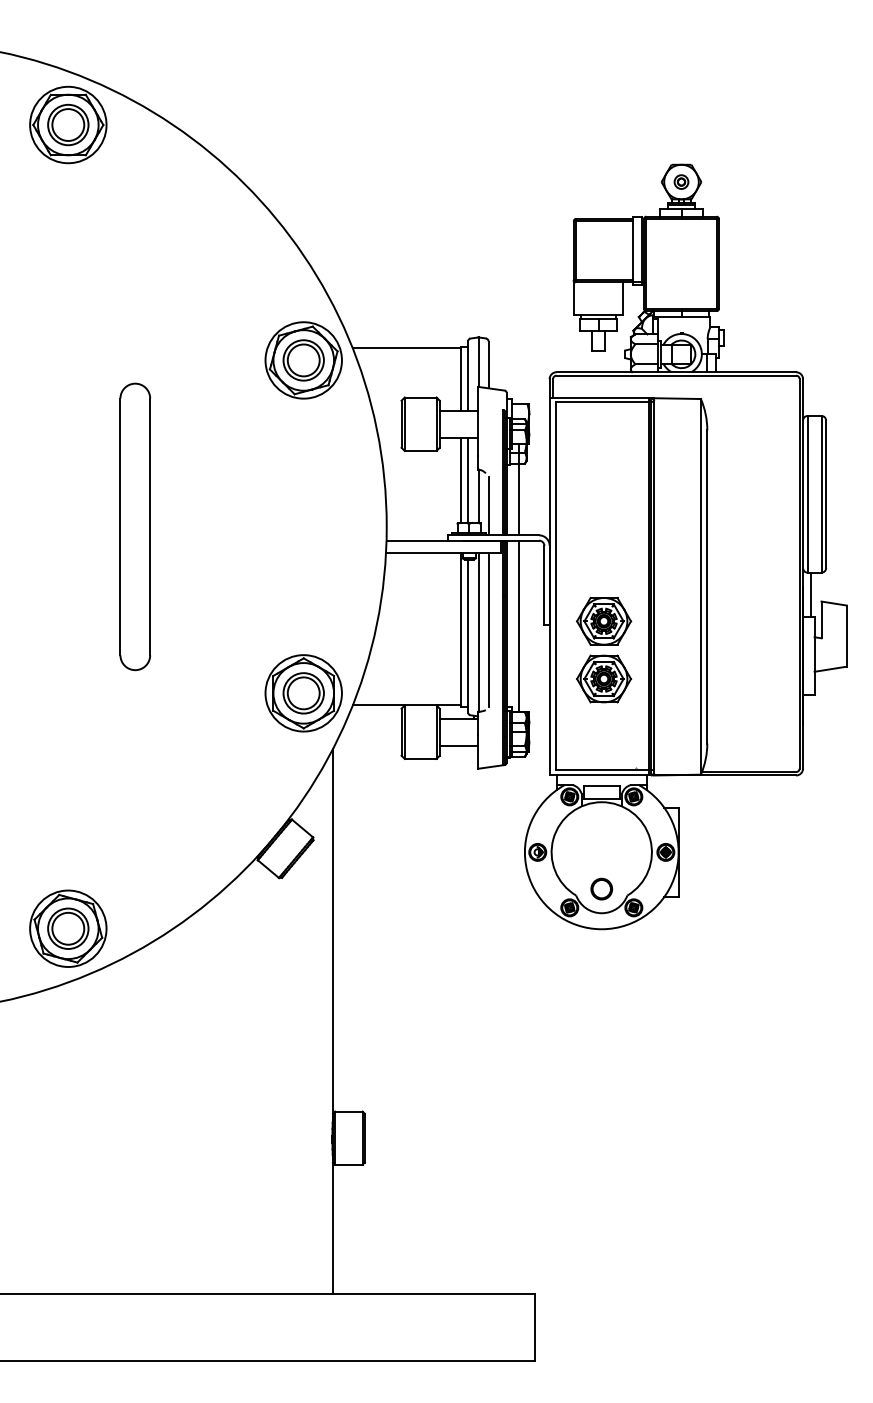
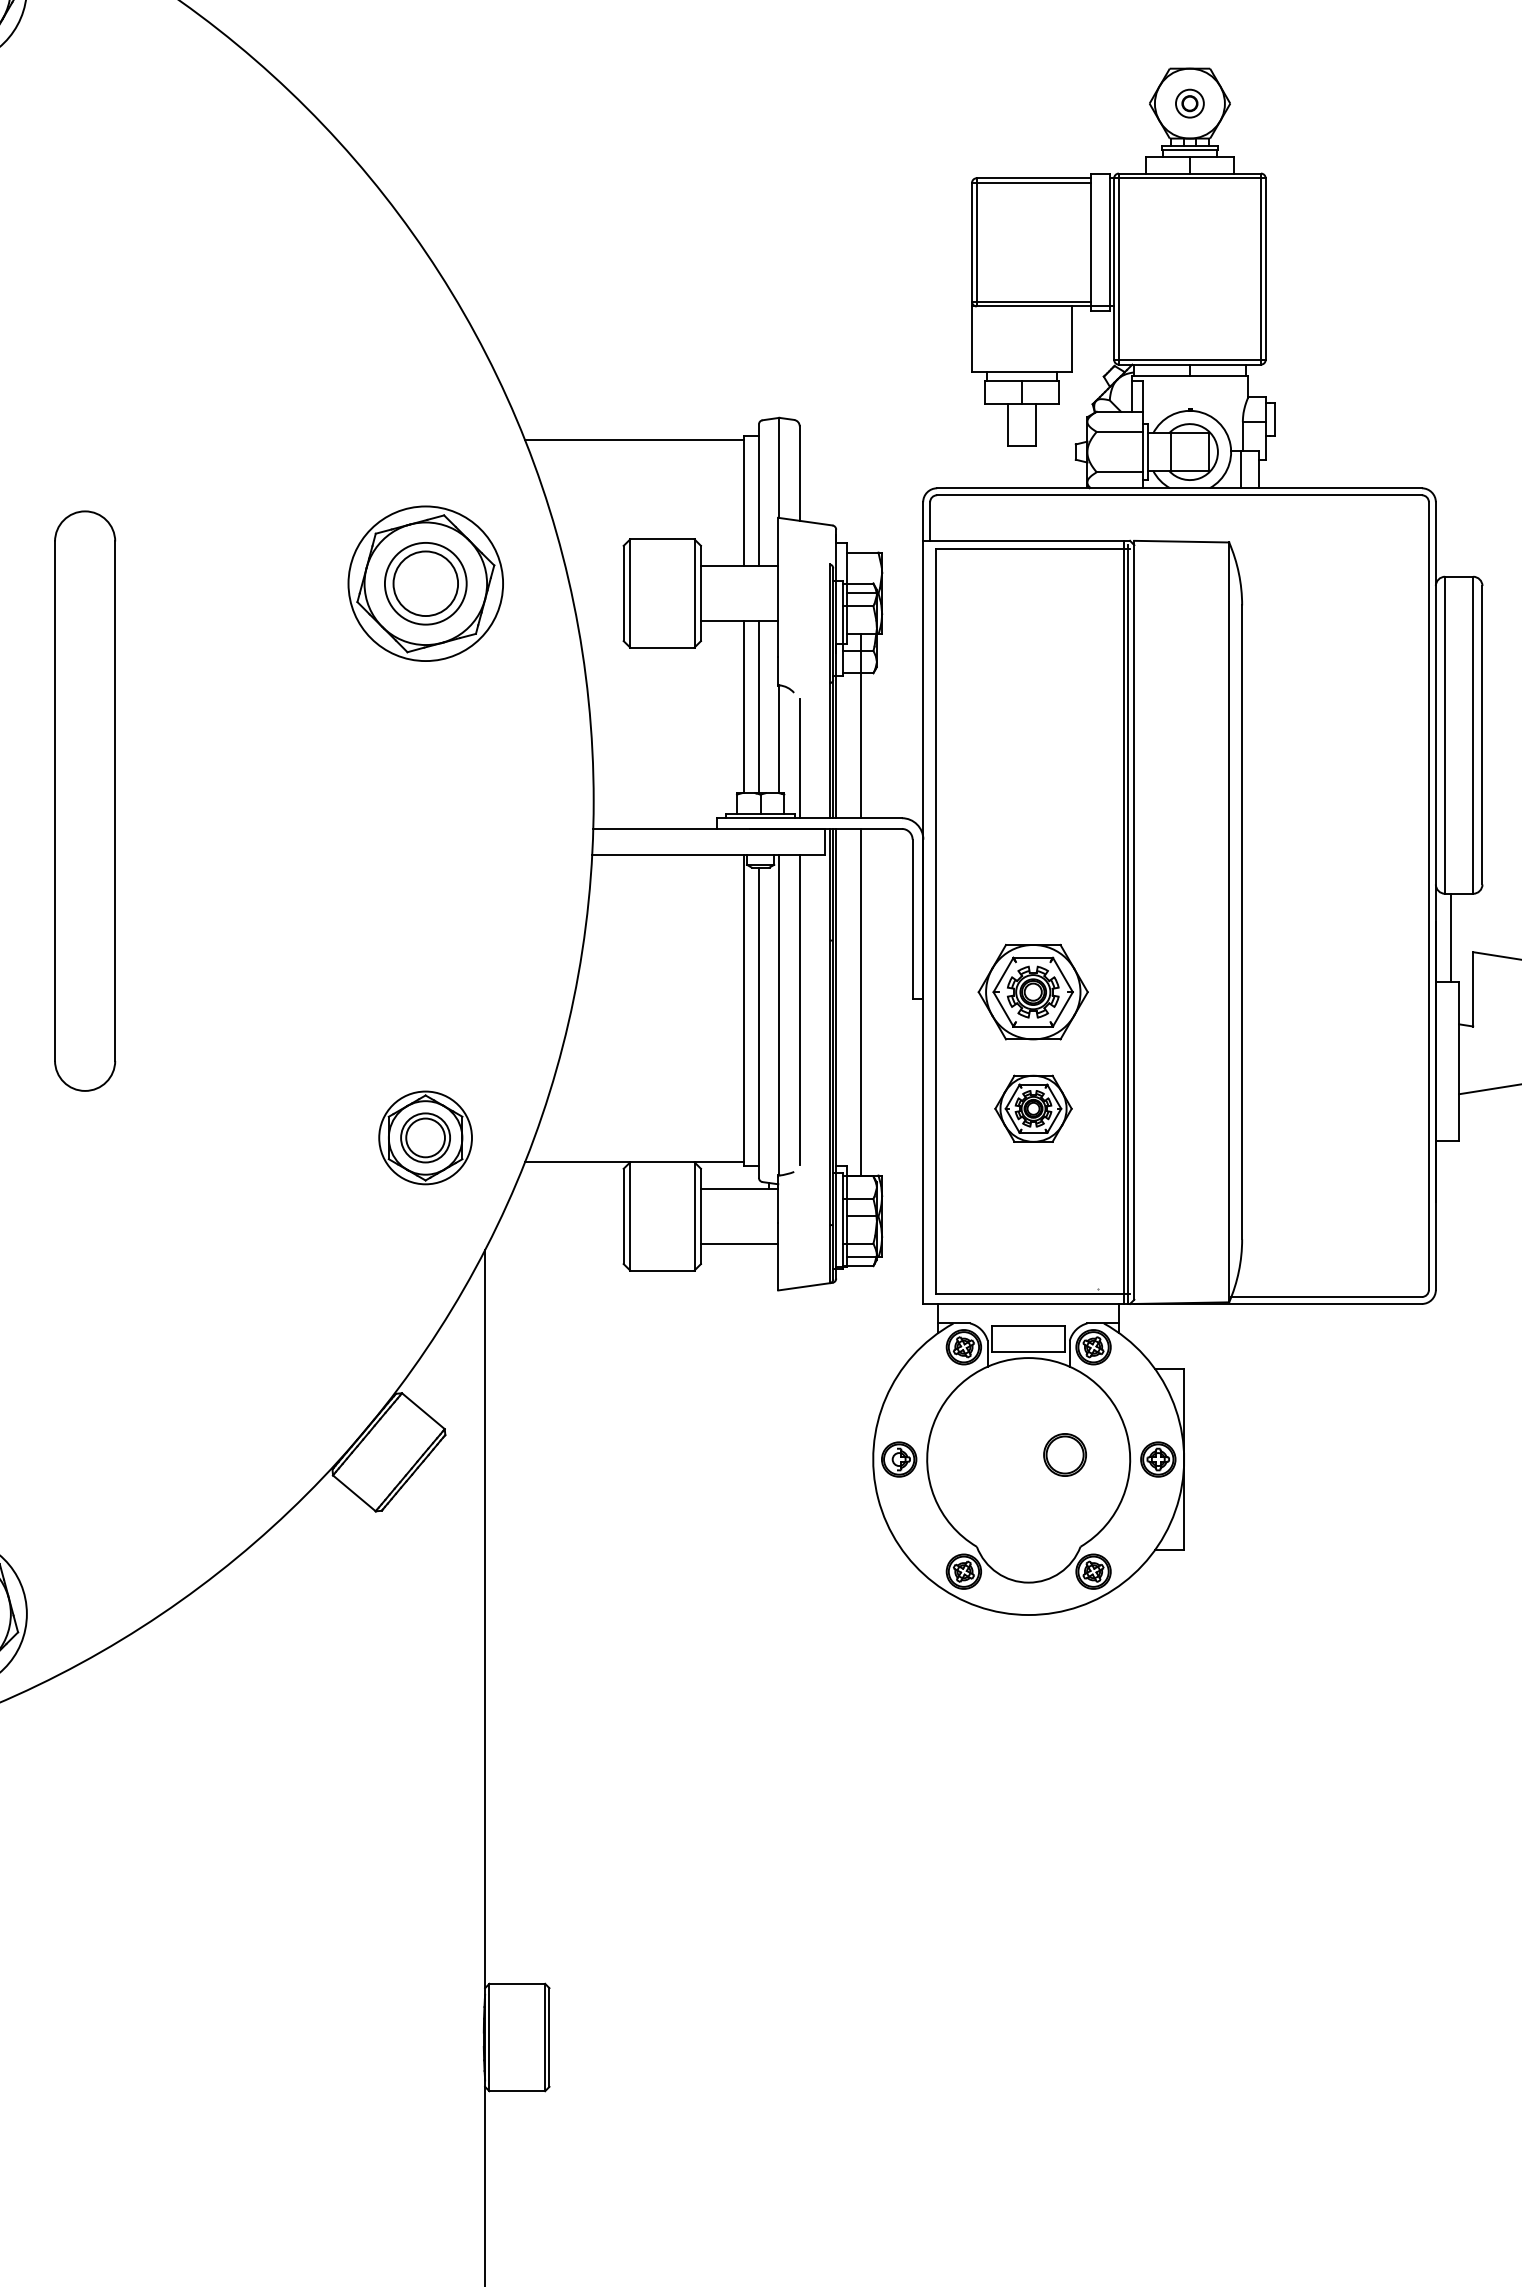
part: (303, 360) -> (425, 583), moved
part: (604, 678) -> (1034, 1107), size x0.7
part: (303, 693) -> (425, 1138), size x0.6
part: (601, 888) -> (1064, 1453), moved

